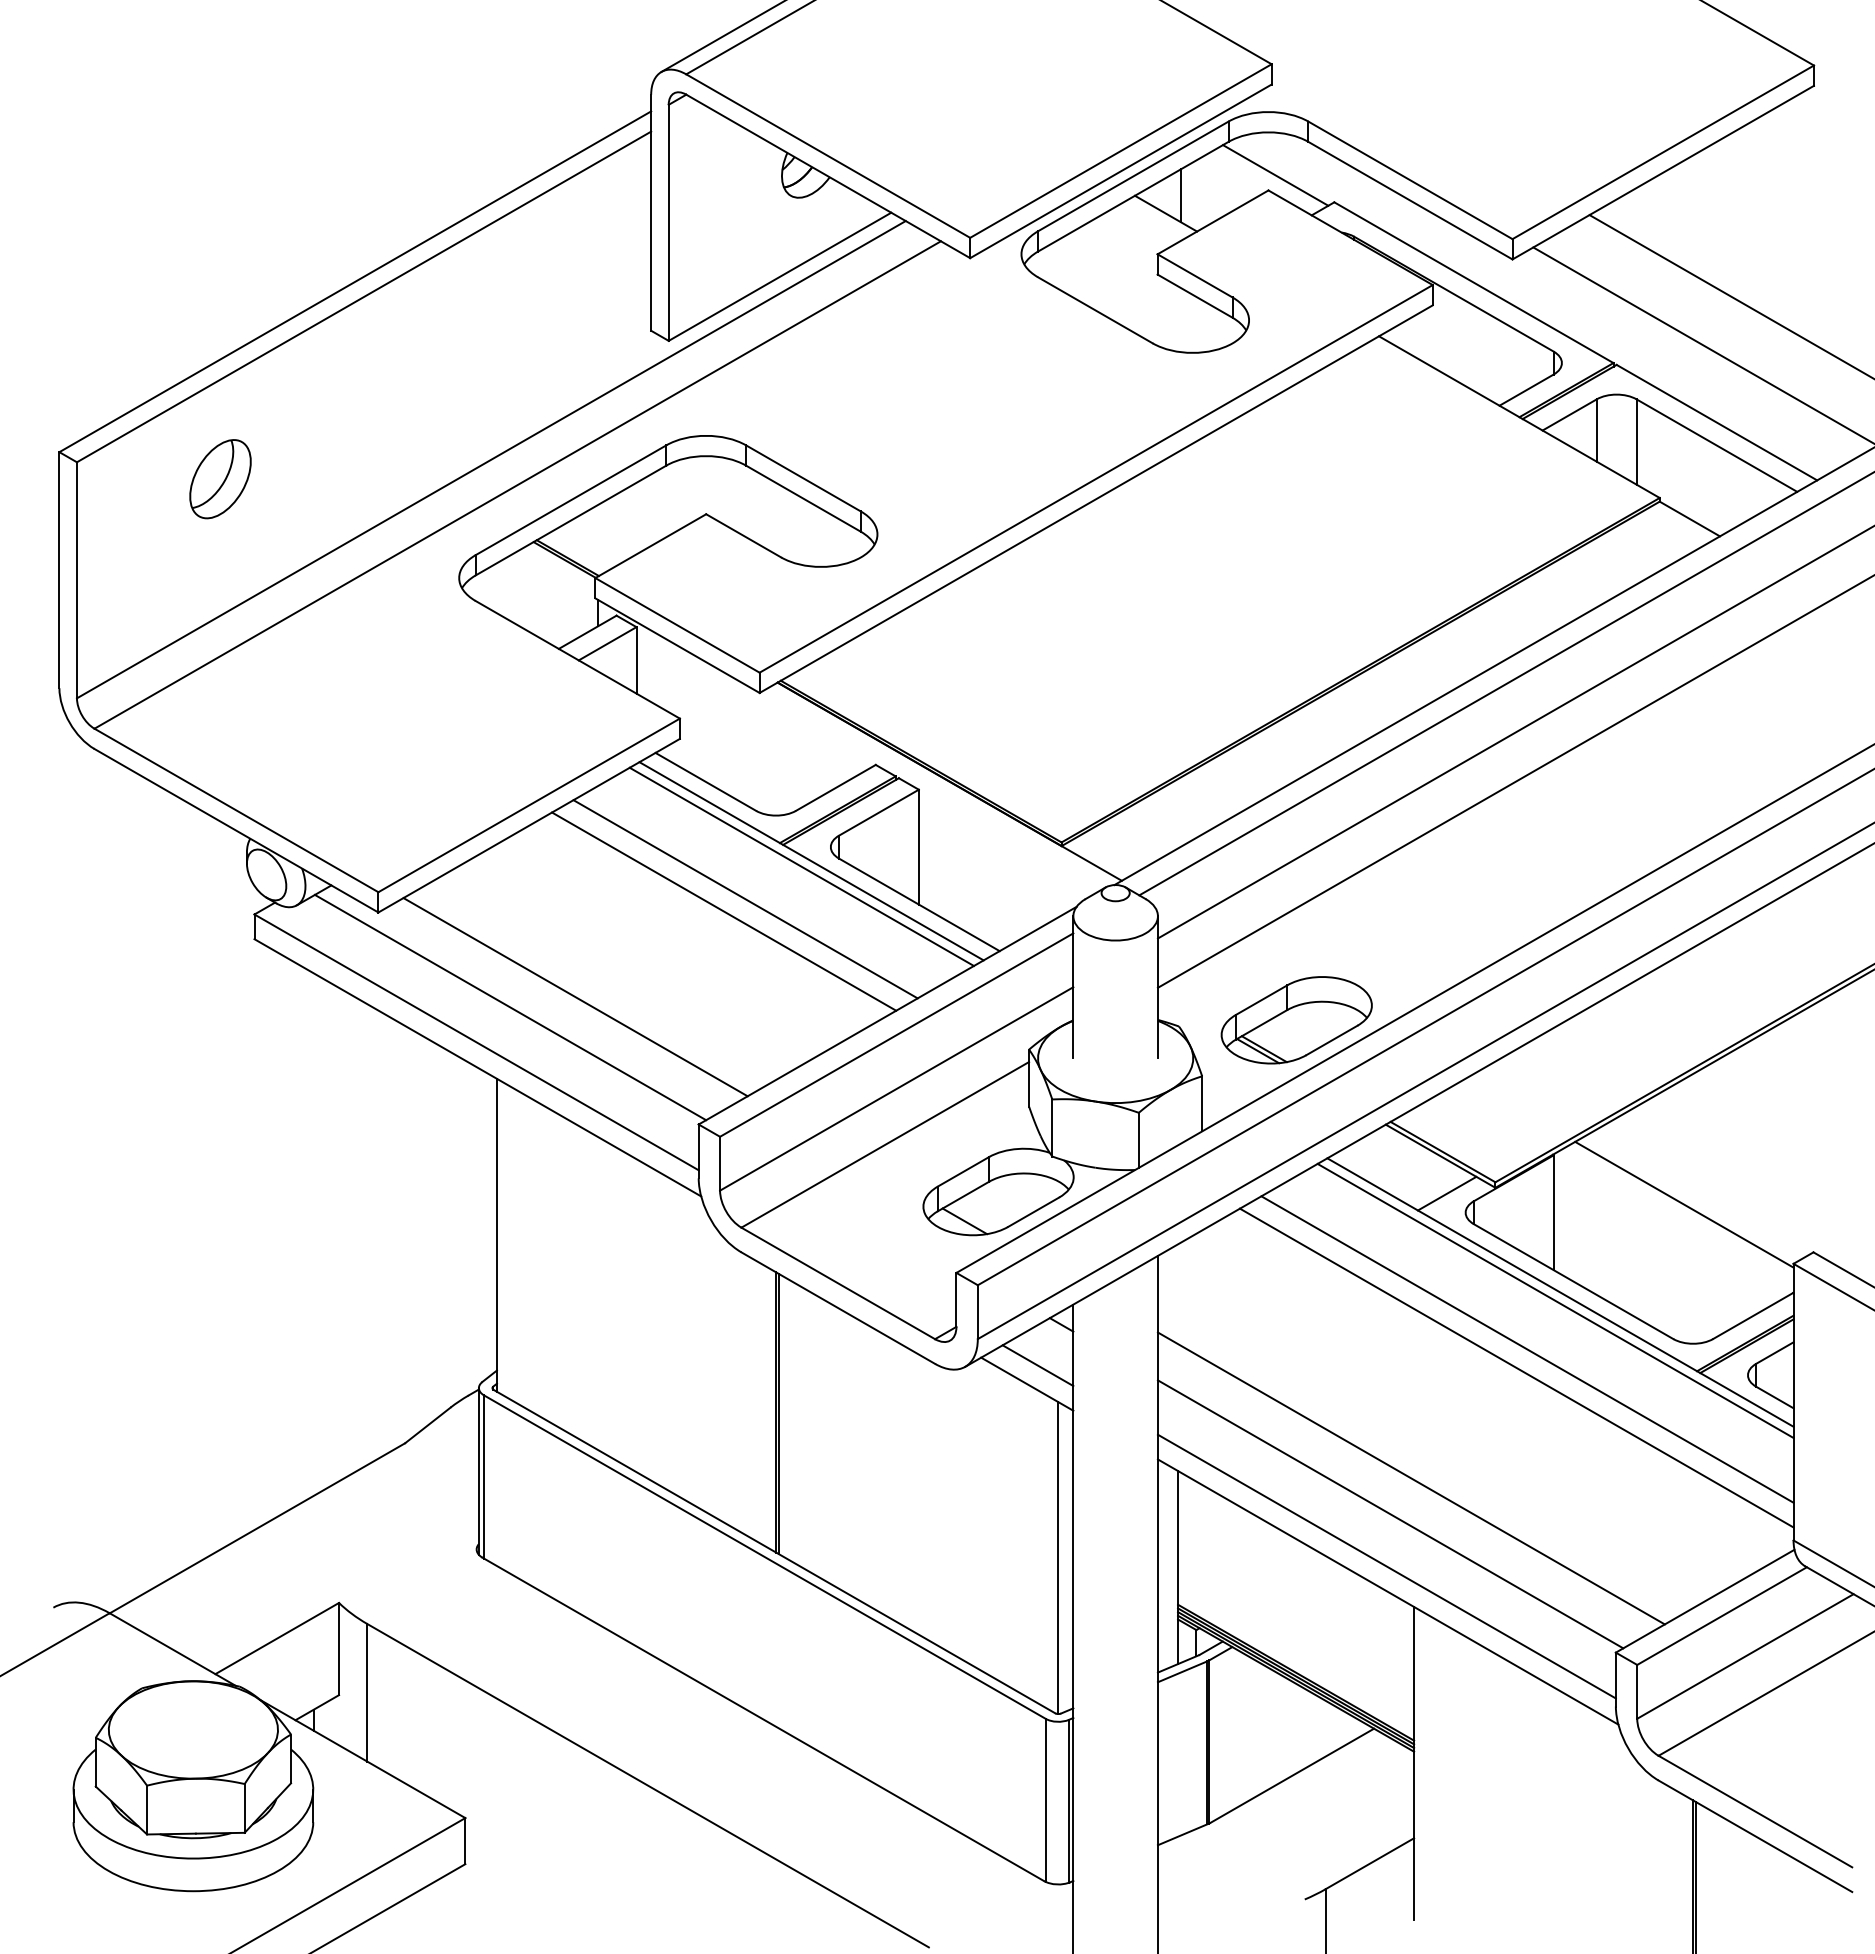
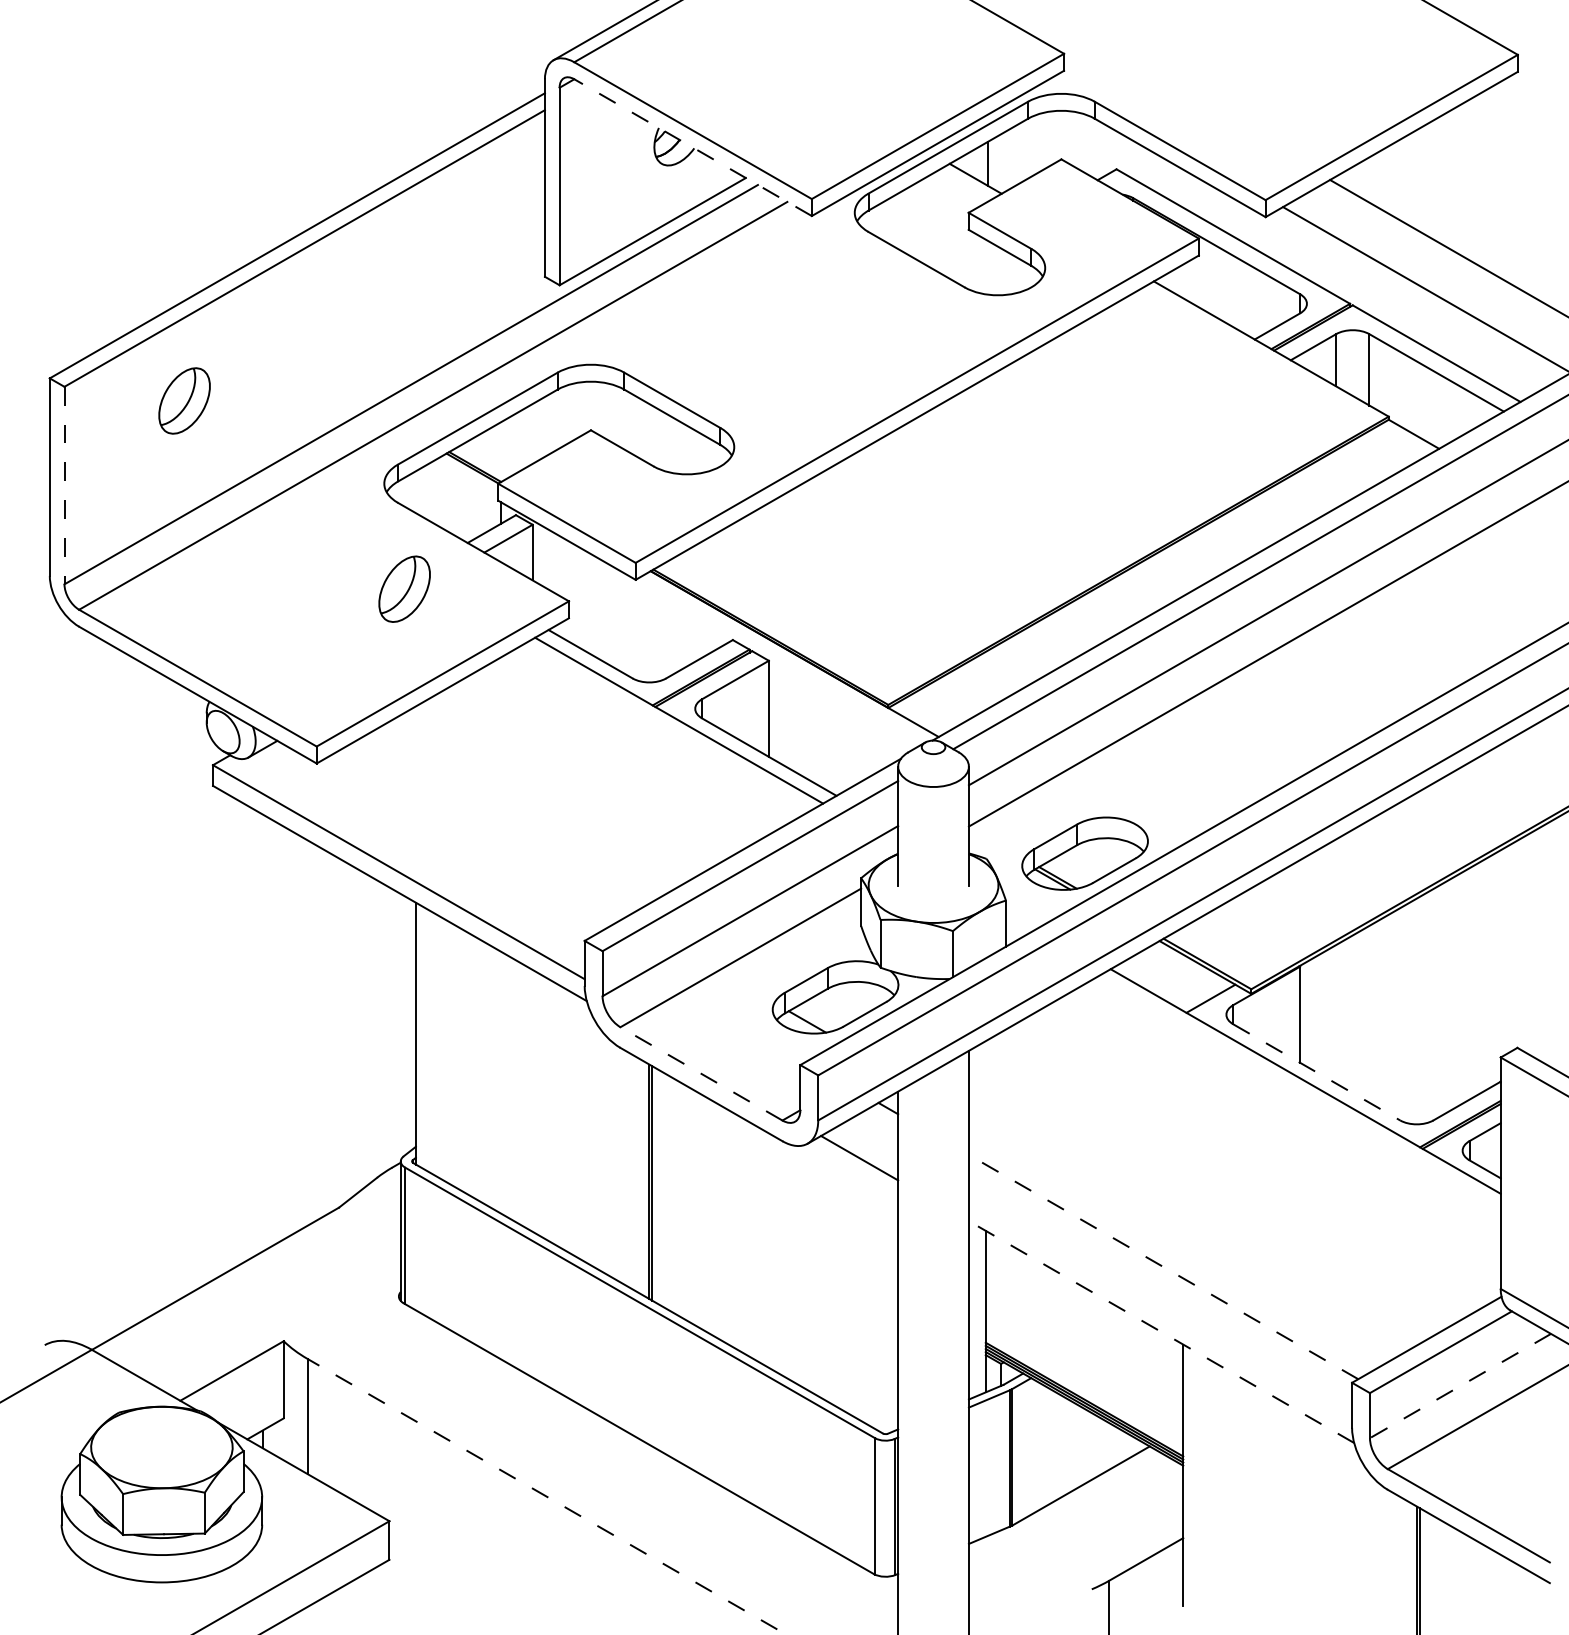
line: (1275, 175) -> (1067, 146), removed
line: (828, 176) -> (693, 147), solid -> dashed
line: (76, 580) -> (64, 485), solid -> dashed
part: (483, 704) -> (404, 589), added
line: (801, 866) -> (670, 725), removed
line: (745, 899) -> (623, 752), removed
line: (724, 911) -> (606, 762), removed
line: (575, 997) -> (481, 834), removed
line: (510, 1007) -> (427, 843), removed
line: (1684, 1204) -> (1409, 1007), removed
line: (1574, 1281) -> (1317, 1072), solid -> dashed
line: (838, 1283) -> (701, 1073), solid -> dashed
line: (1555, 1300) -> (1301, 1088), removed
line: (1527, 1349) -> (1278, 1129), removed
line: (1037, 1365) -> (868, 1142), removed
line: (1516, 1367) -> (1268, 1144), removed
line: (1410, 1478) -> (1180, 1237), removed
line: (1390, 1514) -> (1163, 1267), solid -> dashed
line: (1058, 1558) -> (885, 1304), removed
line: (1386, 1566) -> (1160, 1310), removed
line: (1388, 1592) -> (1161, 1332), solid -> dashed
line: (1745, 1656) -> (1460, 1386), solid -> dashed
line: (648, 1785) -> (542, 1493), solid -> dashed

